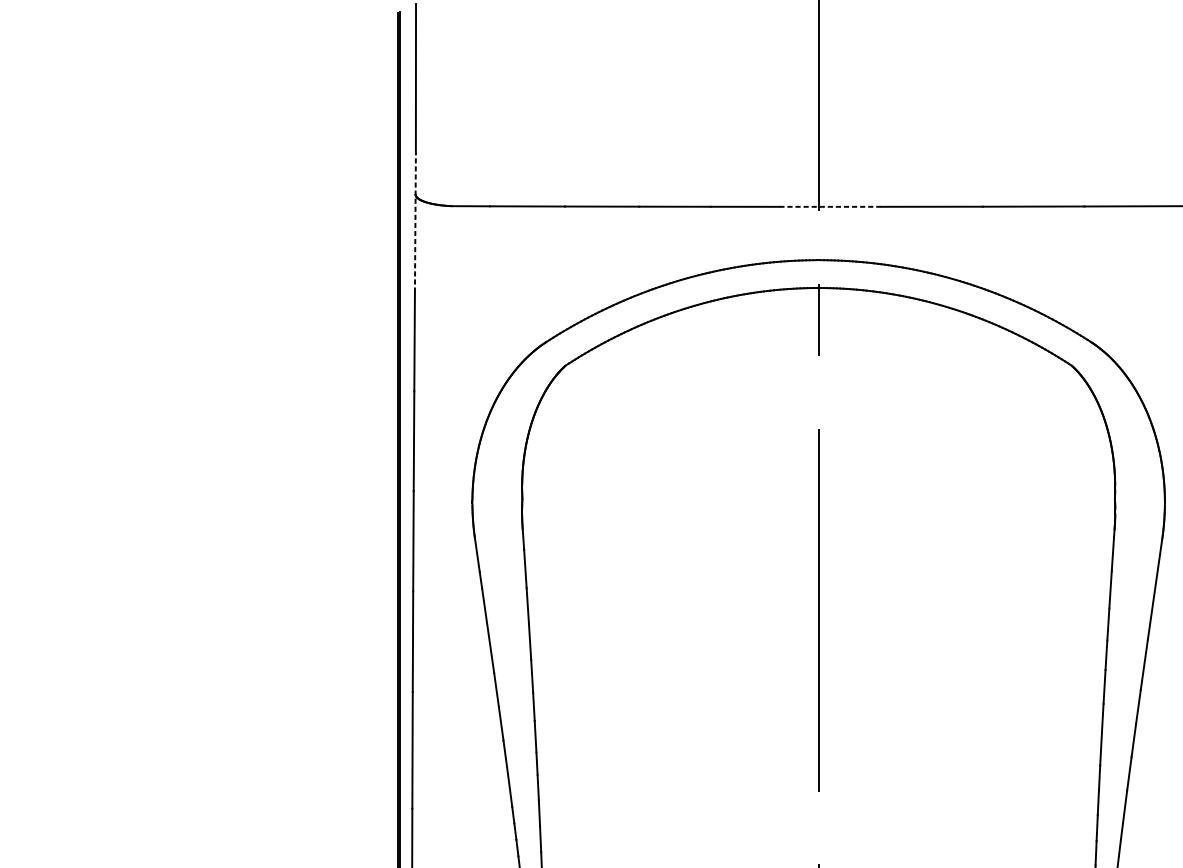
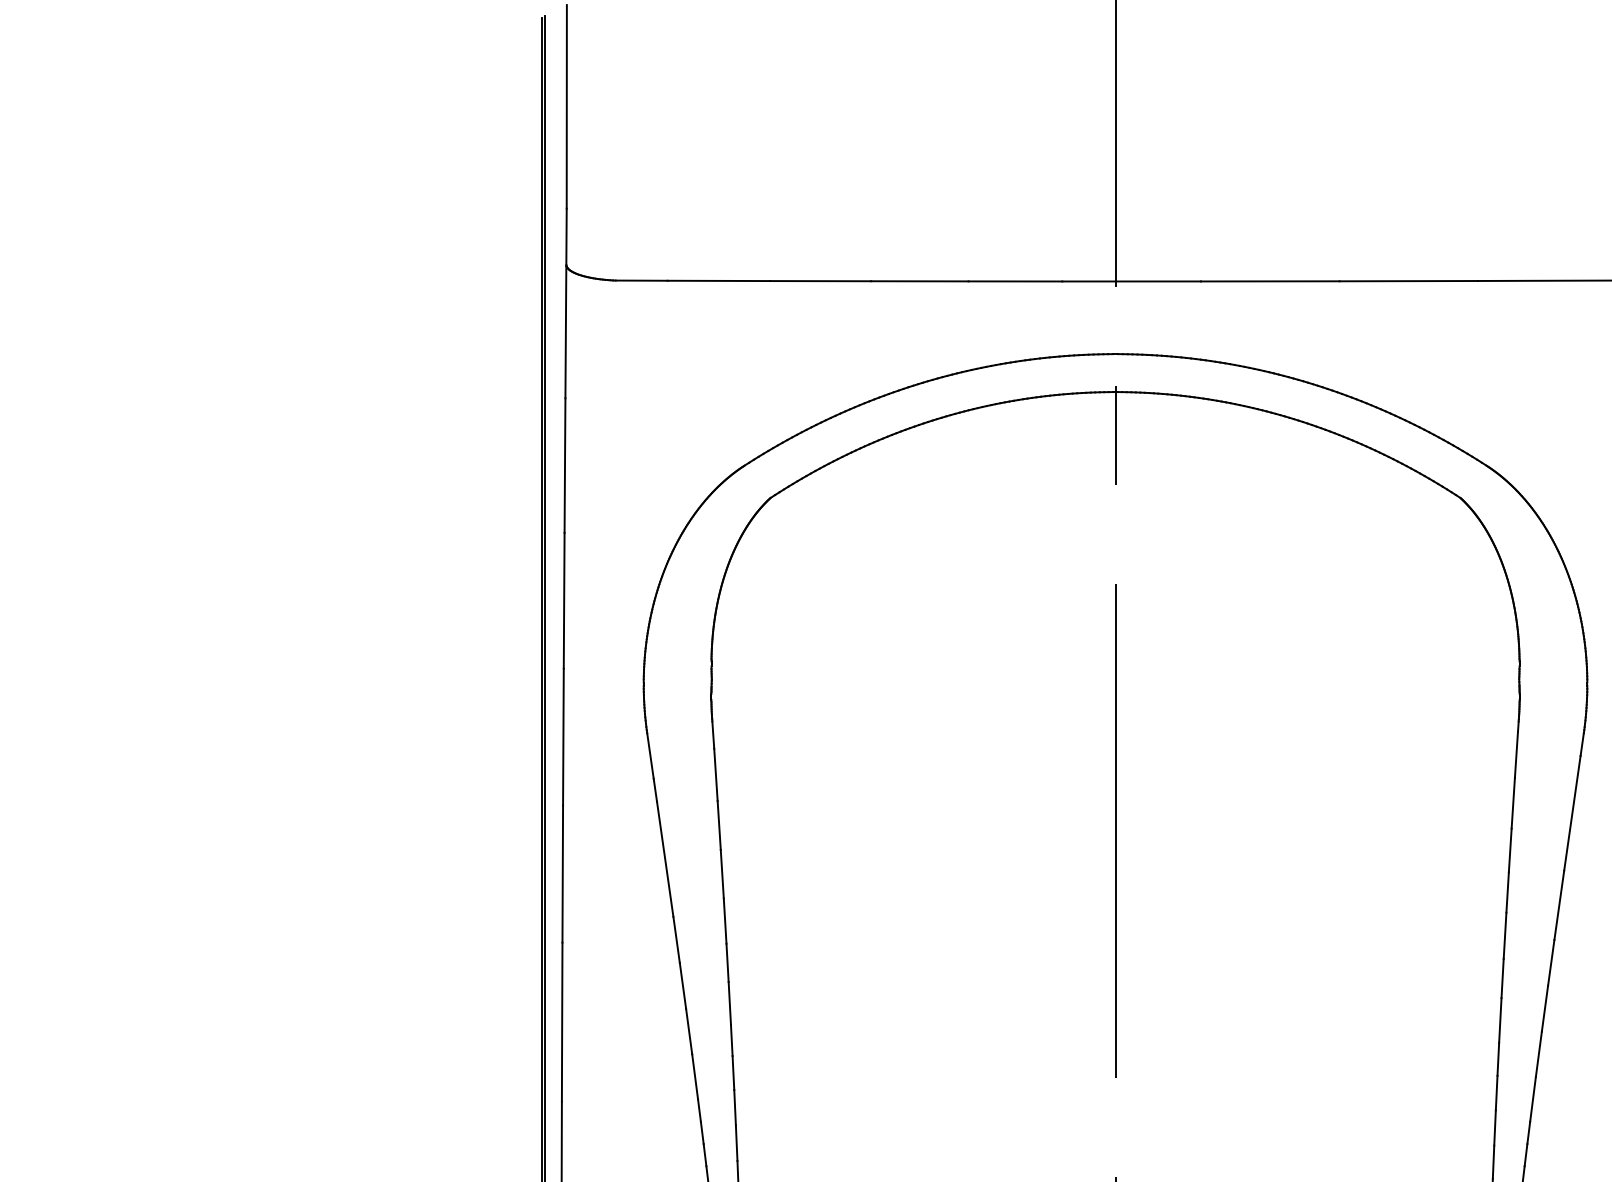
line: (830, 206) -> (1131, 281), dashed -> solid
line: (415, 223) -> (566, 303), dashed -> solid

